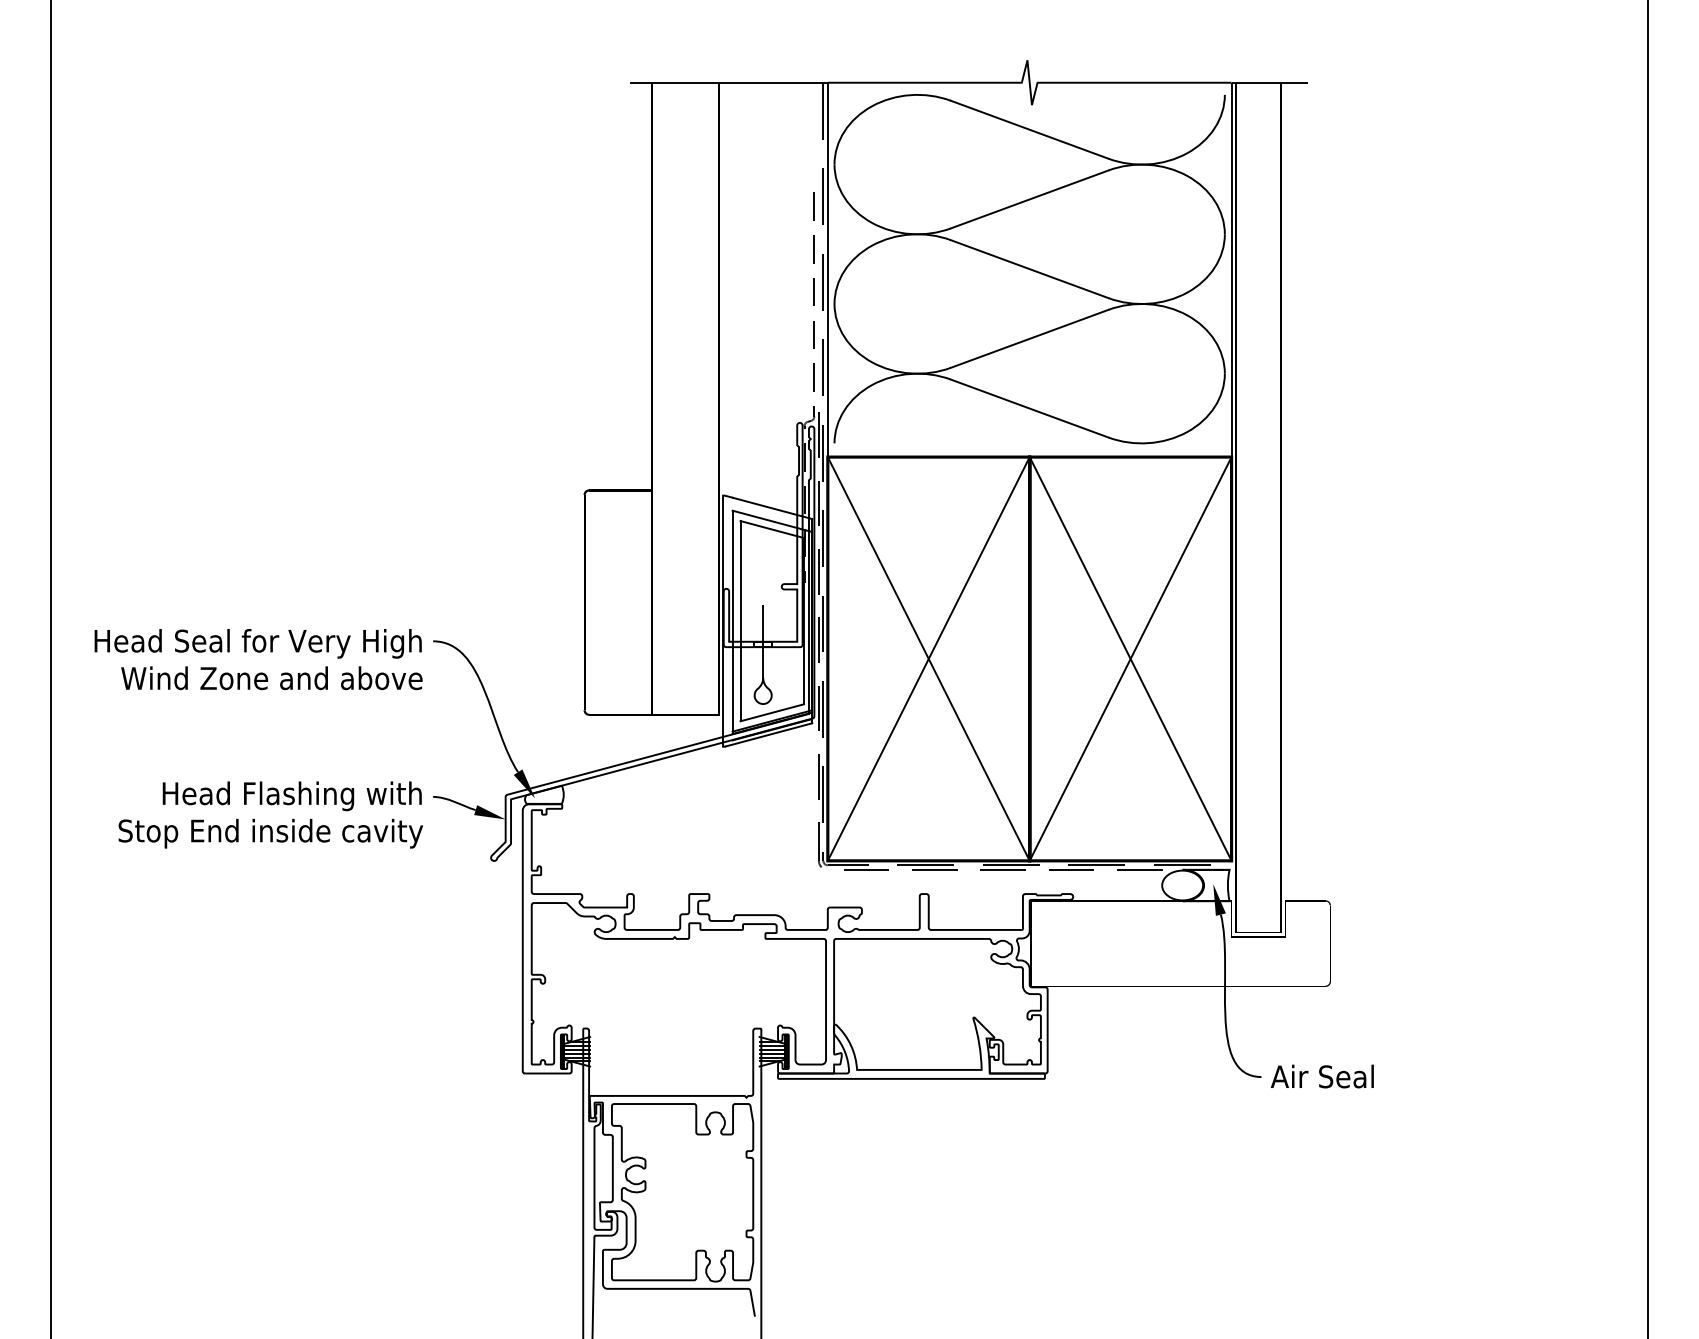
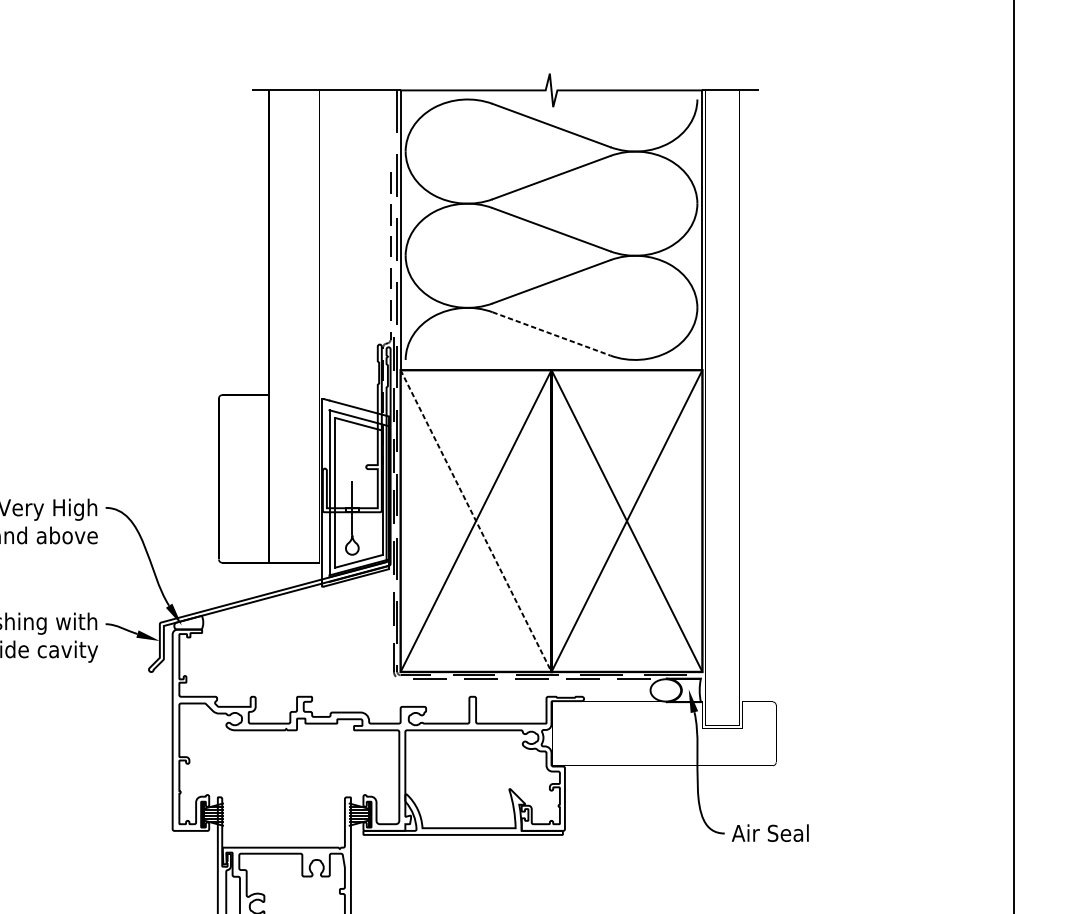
line: (1030, 408) -> (552, 333), solid -> dashed
line: (928, 658) -> (475, 520), solid -> dashed

